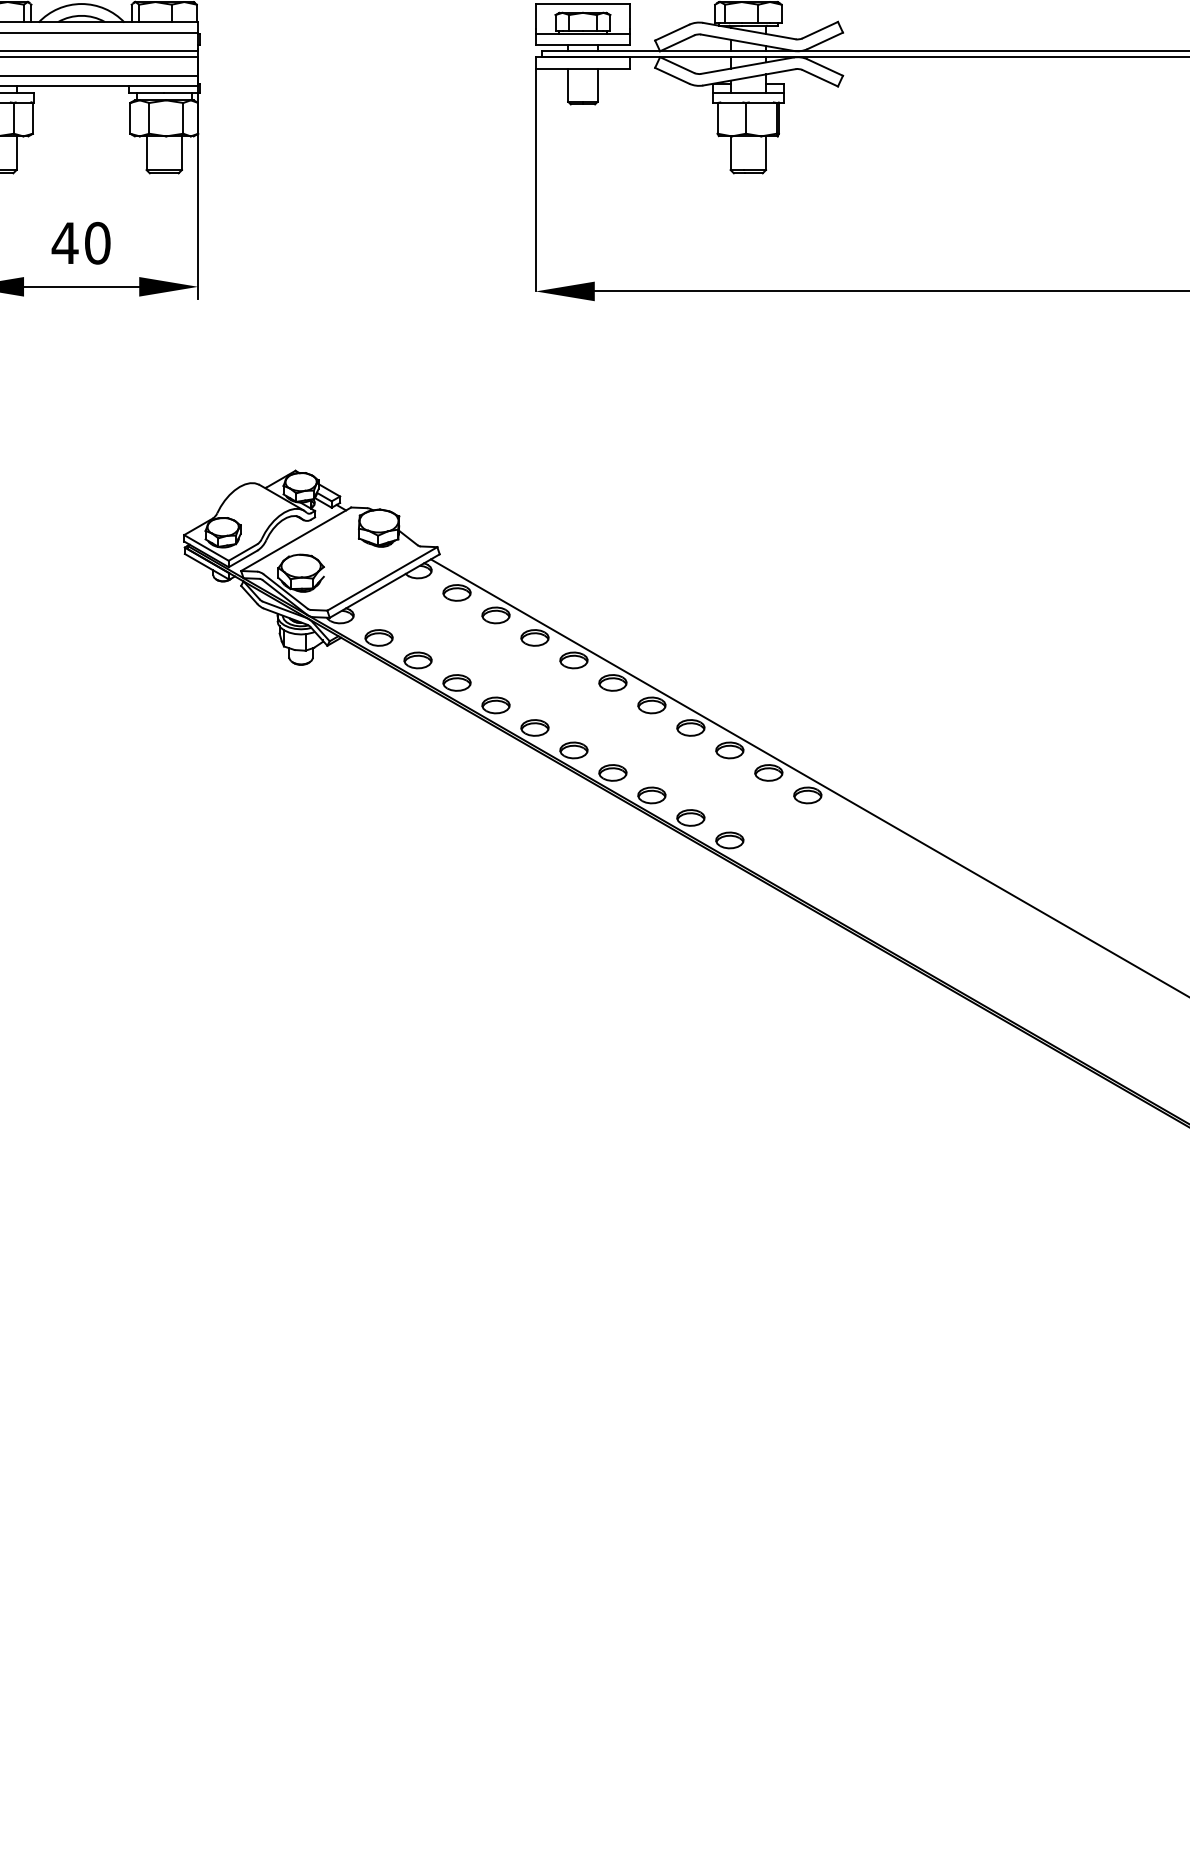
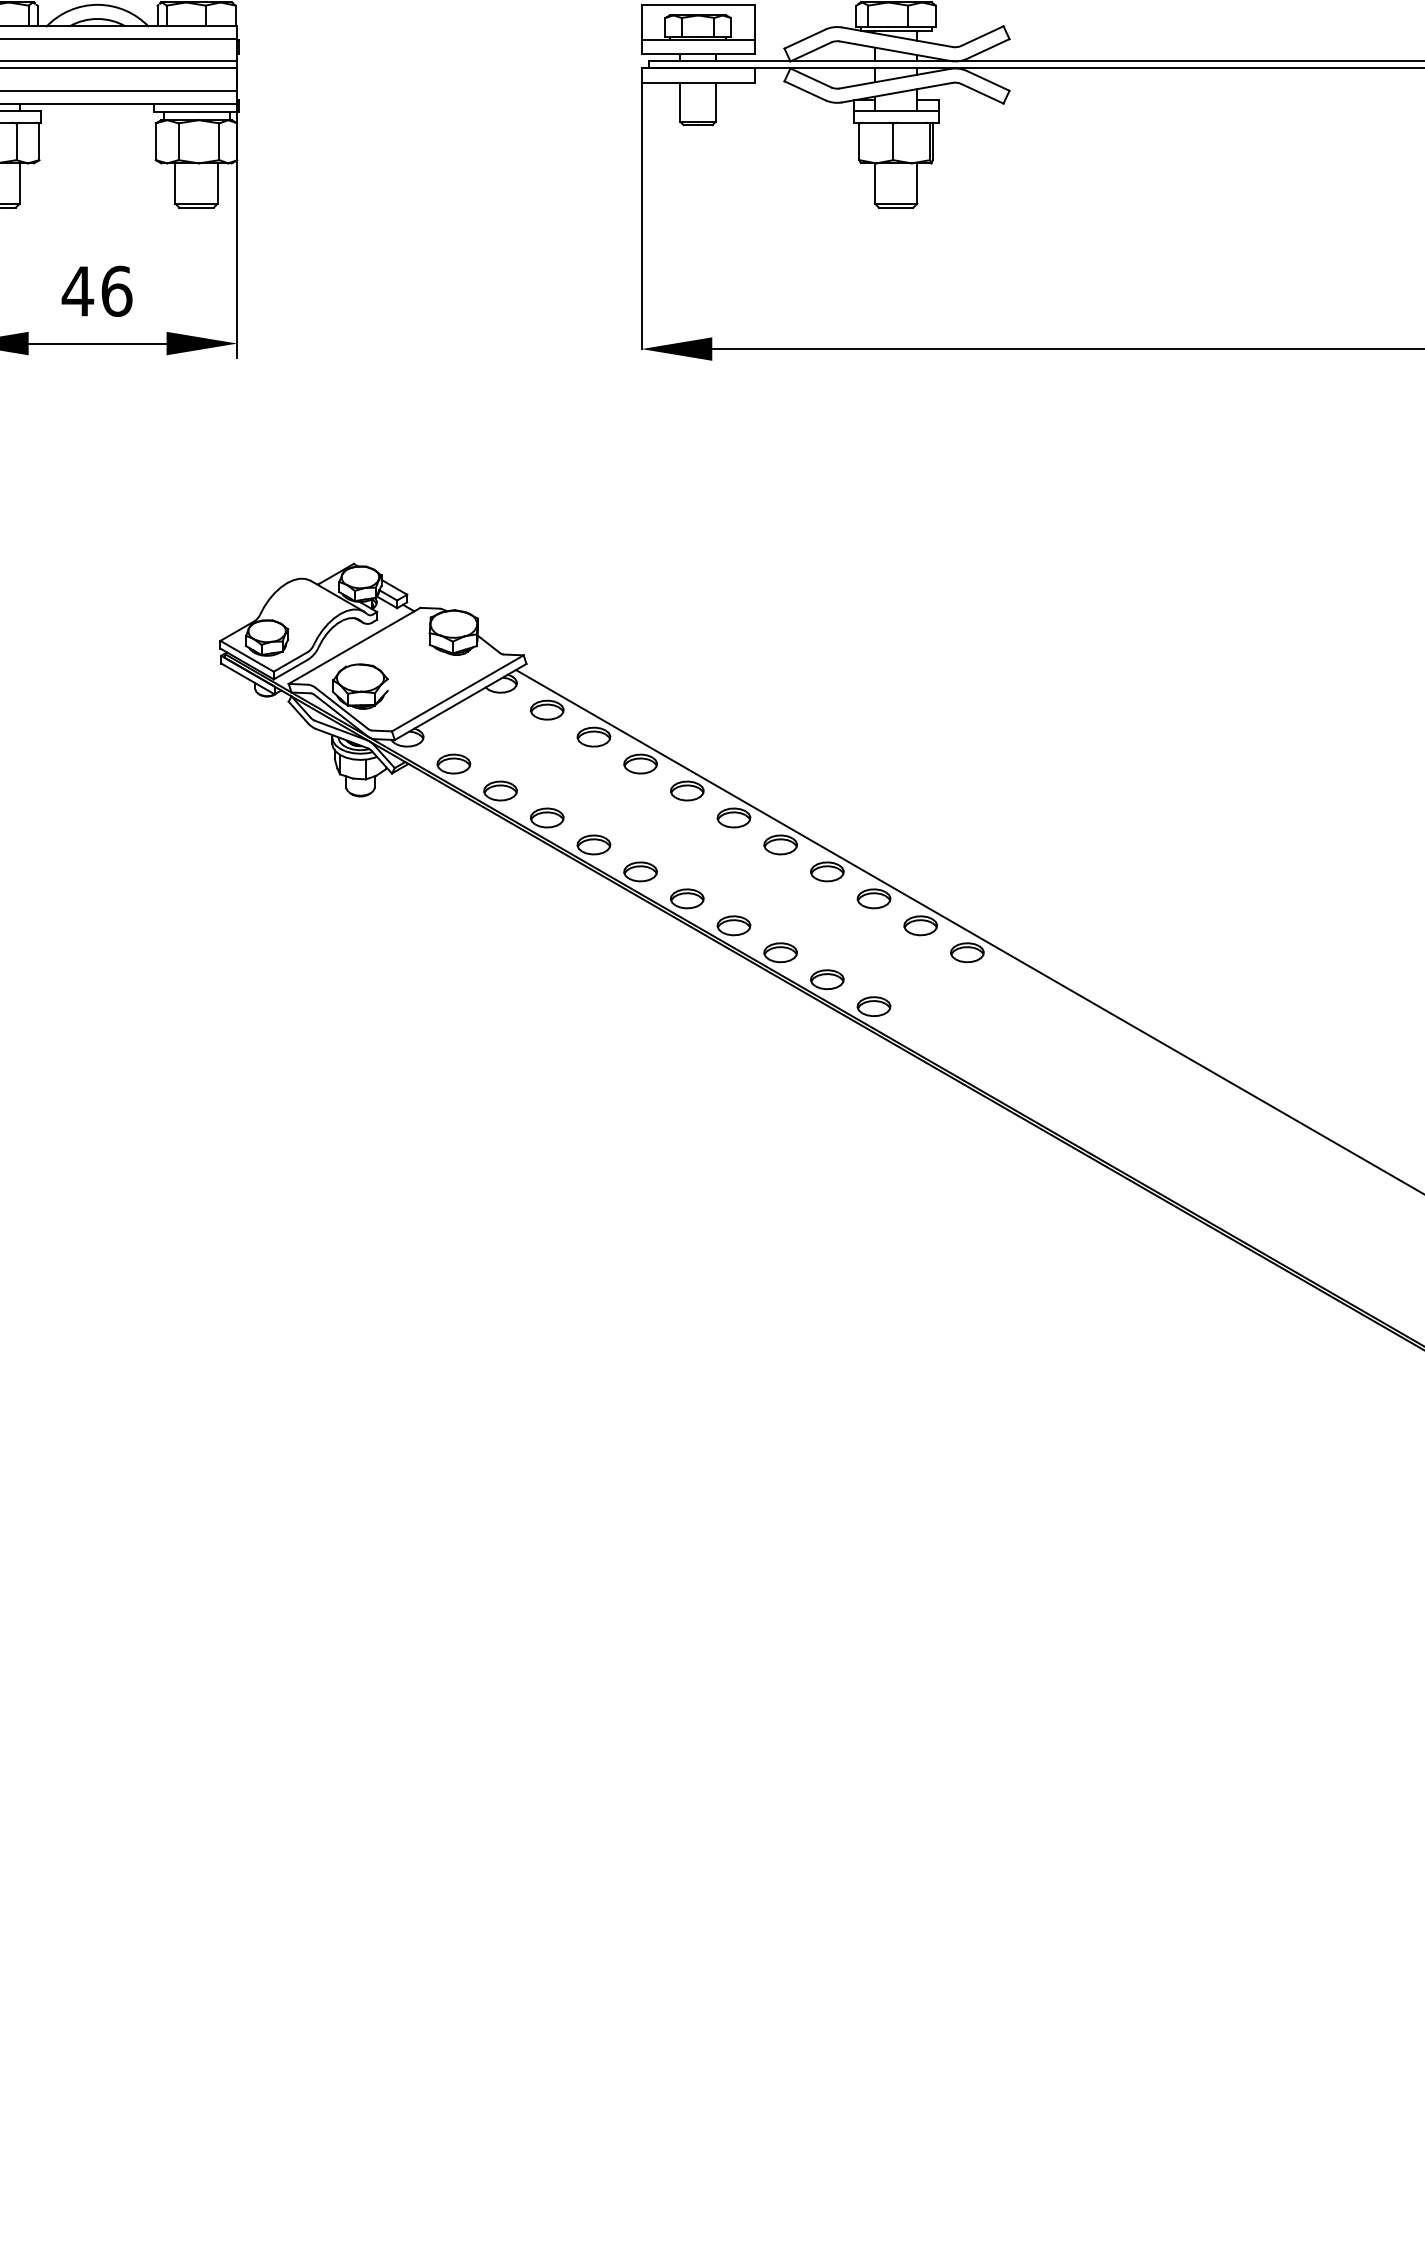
text: (97, 242) -> (116, 290), 40 -> 46

